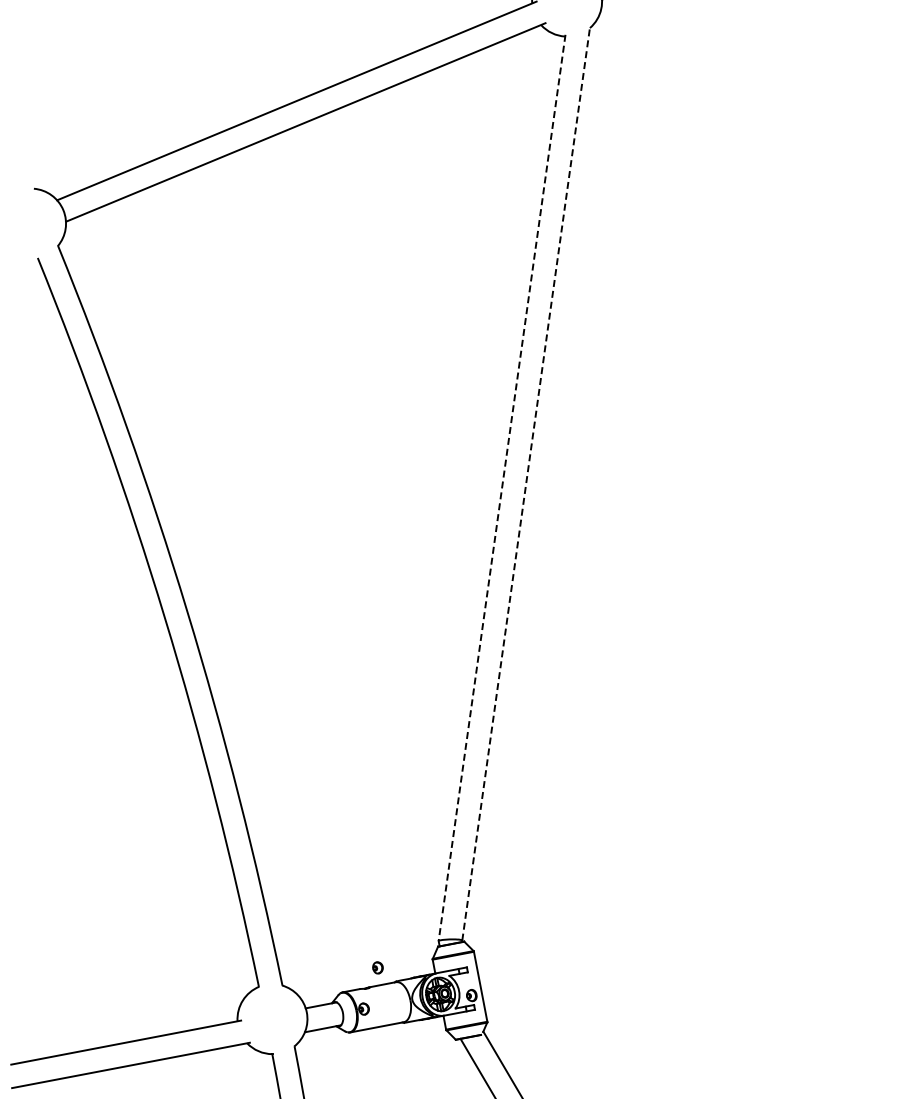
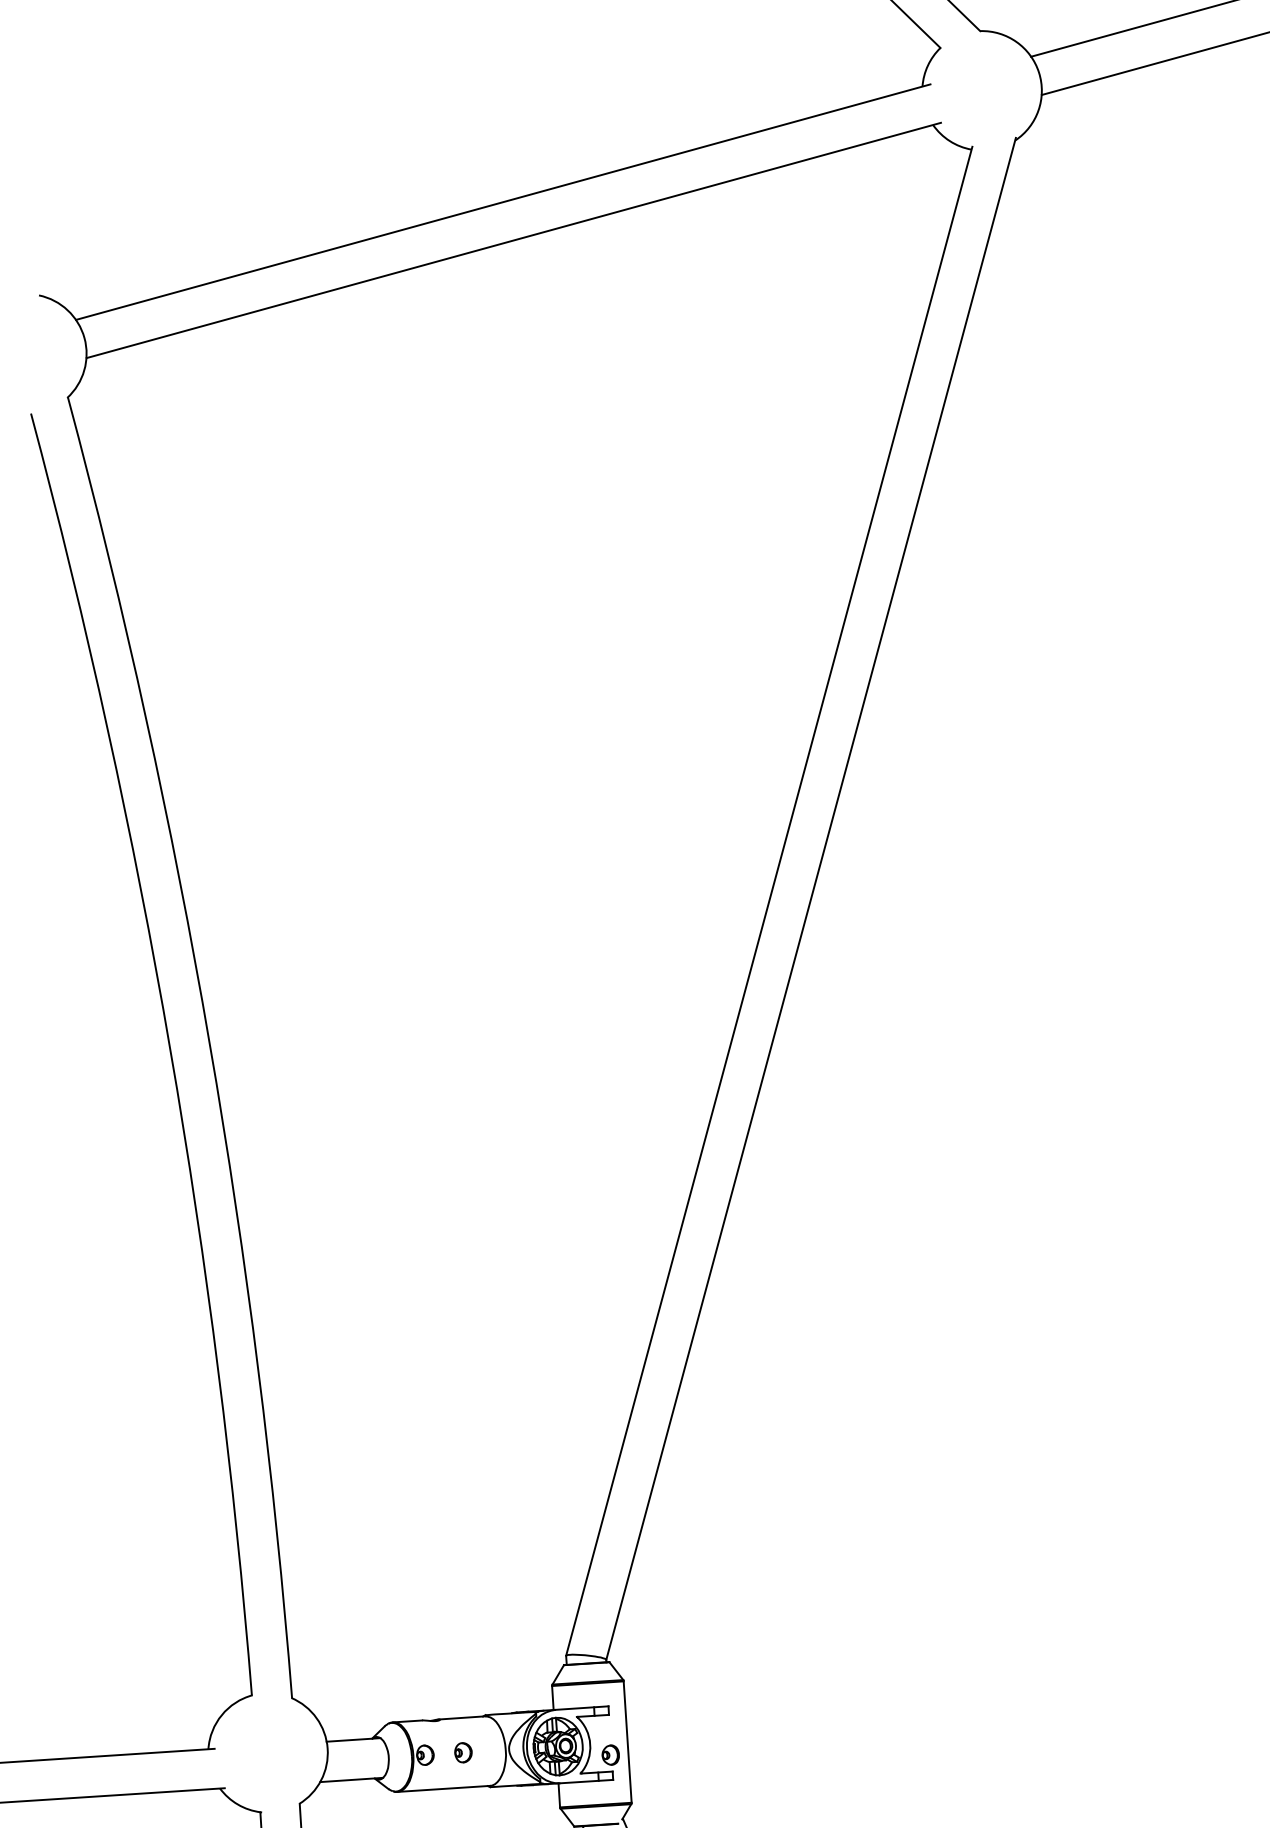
line: (526, 483) -> (811, 898), dashed -> solid
line: (502, 487) -> (770, 900), dashed -> solid
part: (377, 967) -> (462, 1752), moved

